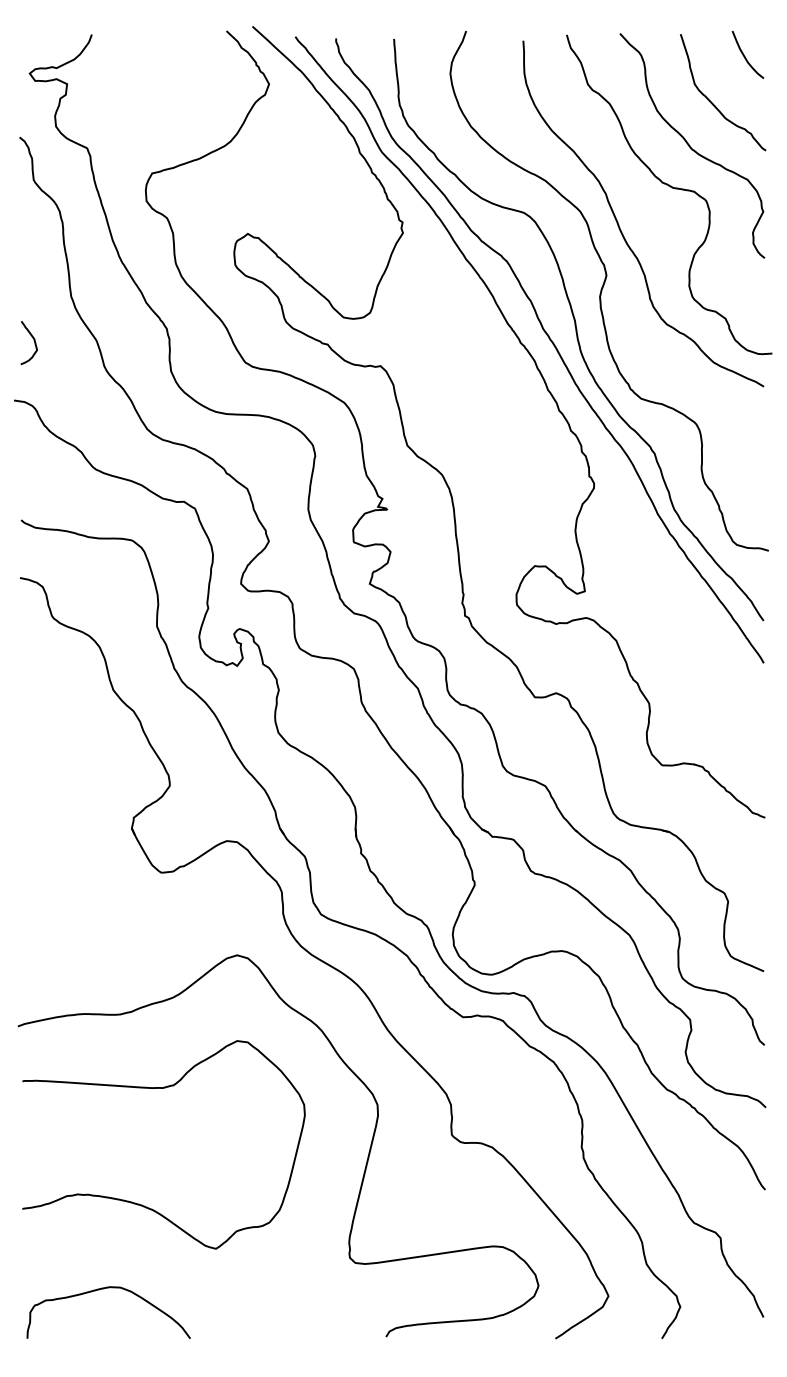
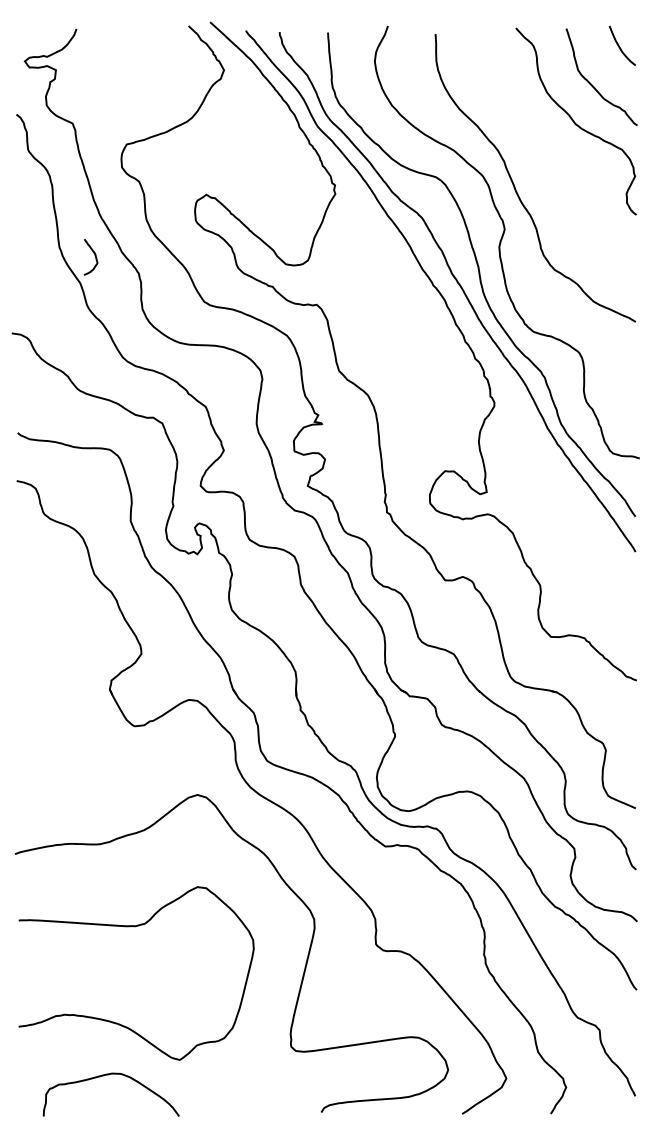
curve: (672, 188) -> (559, 157), removed
curve: (33, 340) -> (94, 255), moved
curve: (163, 1088) -> (136, 926), moved
curve: (104, 1289) -> (107, 1075), moved

